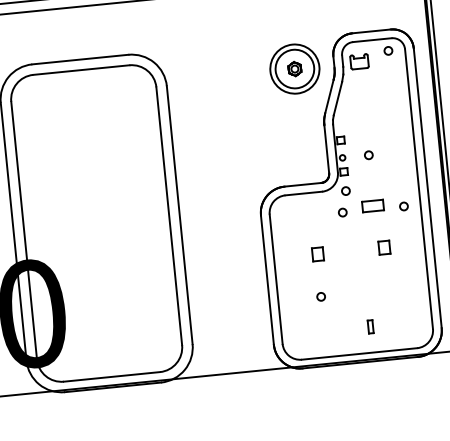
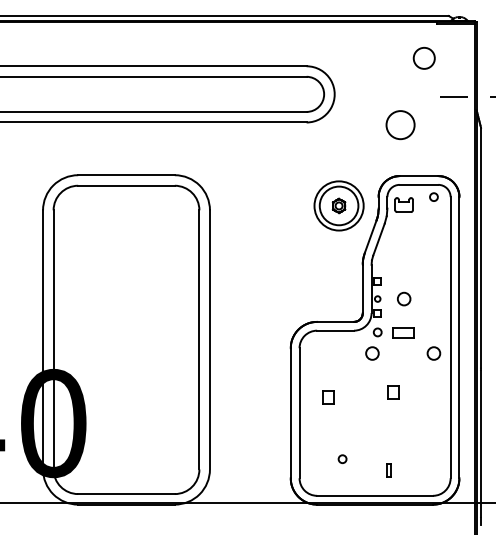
circle: (368, 154) -> (403, 298), size x1.6
part: (373, 205) -> (403, 332), moved
circle: (403, 206) -> (433, 353), size x1.6
circle: (342, 212) -> (372, 353), size x1.6
part: (384, 247) -> (393, 392), moved
part: (317, 254) -> (328, 397), moved
circle: (321, 296) -> (342, 458), moved

